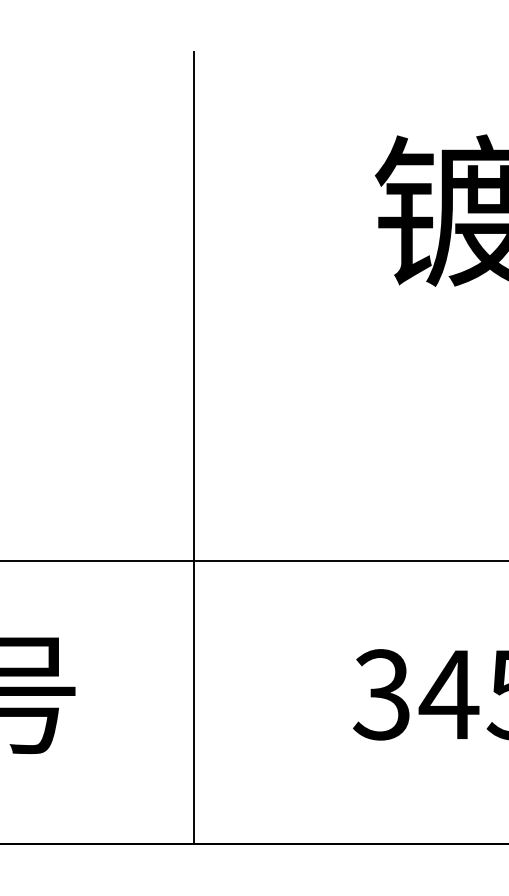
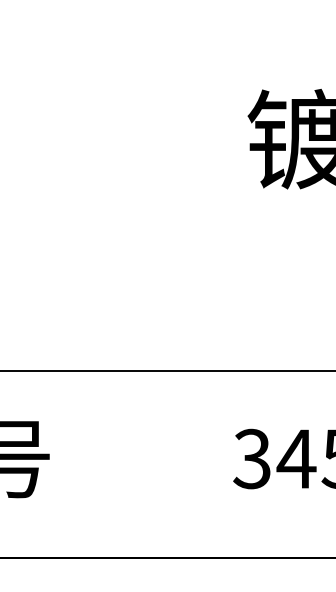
line: (194, 447) -> (128, 295), removed

